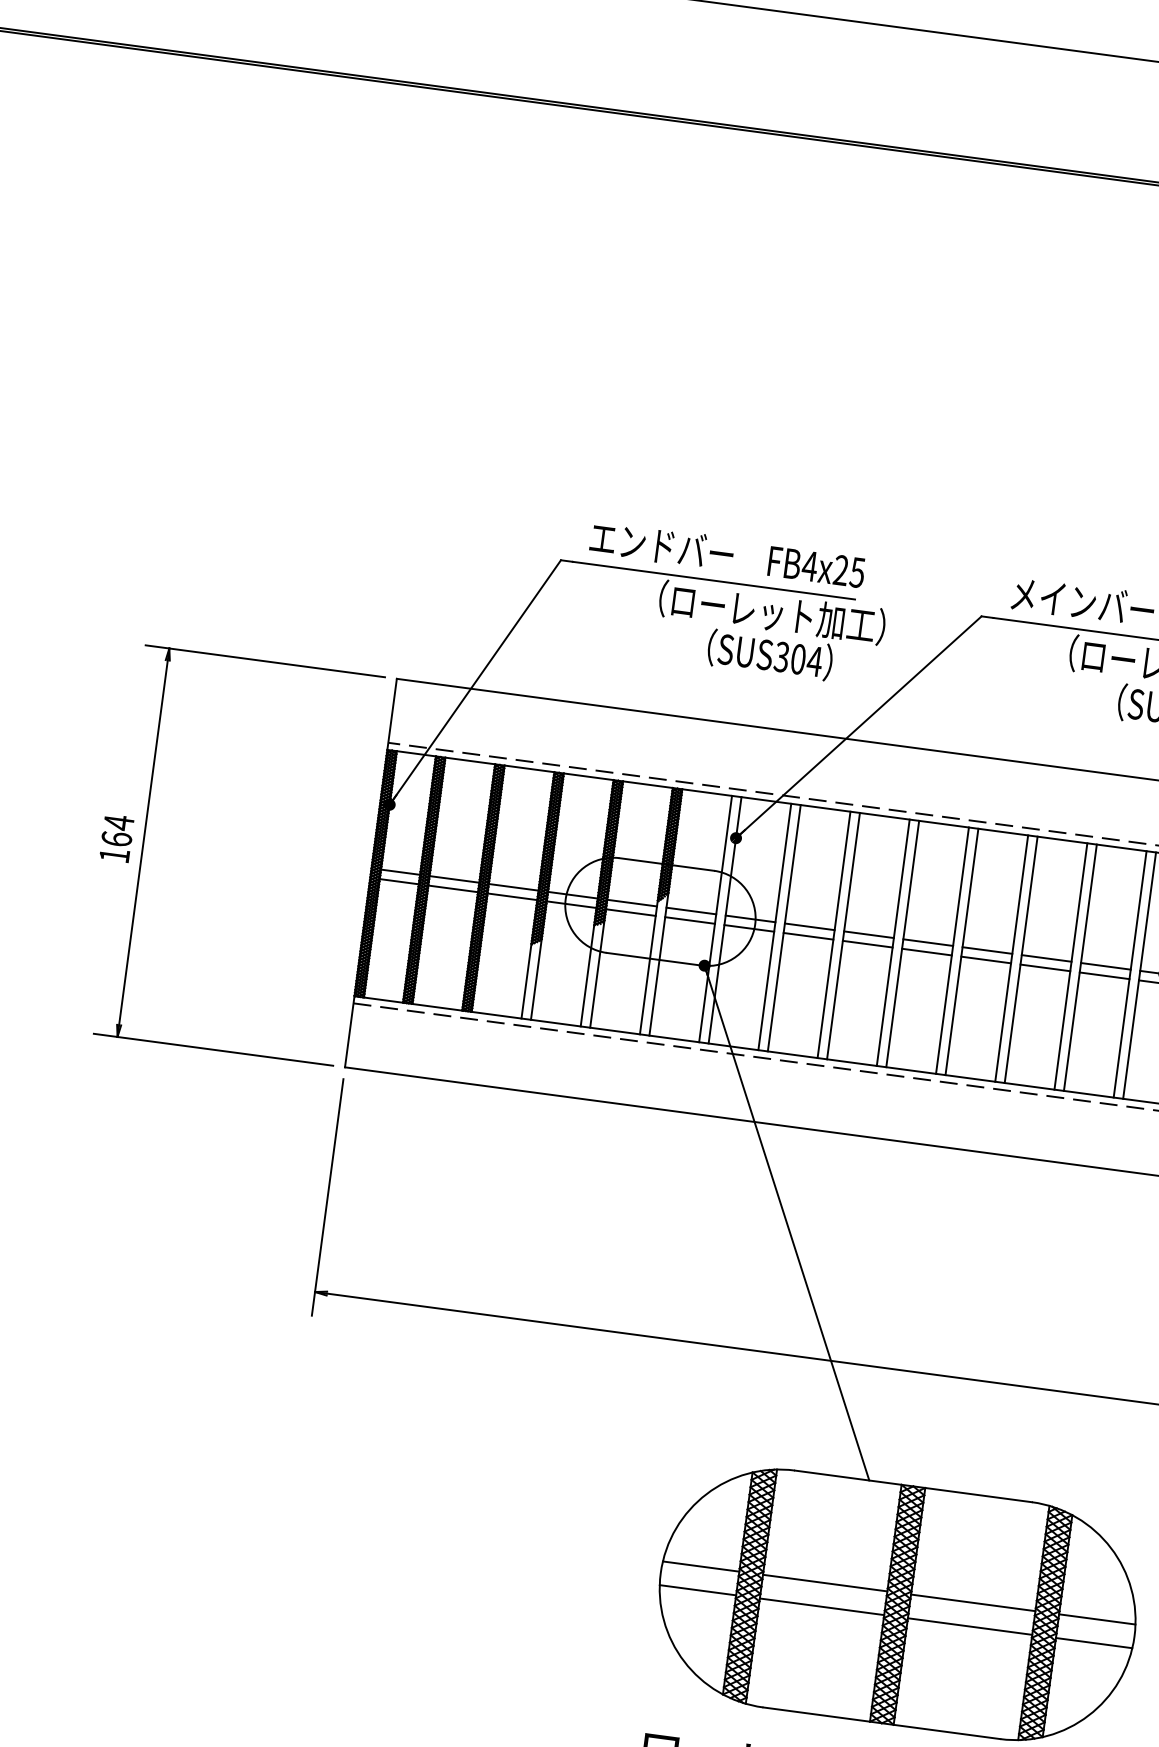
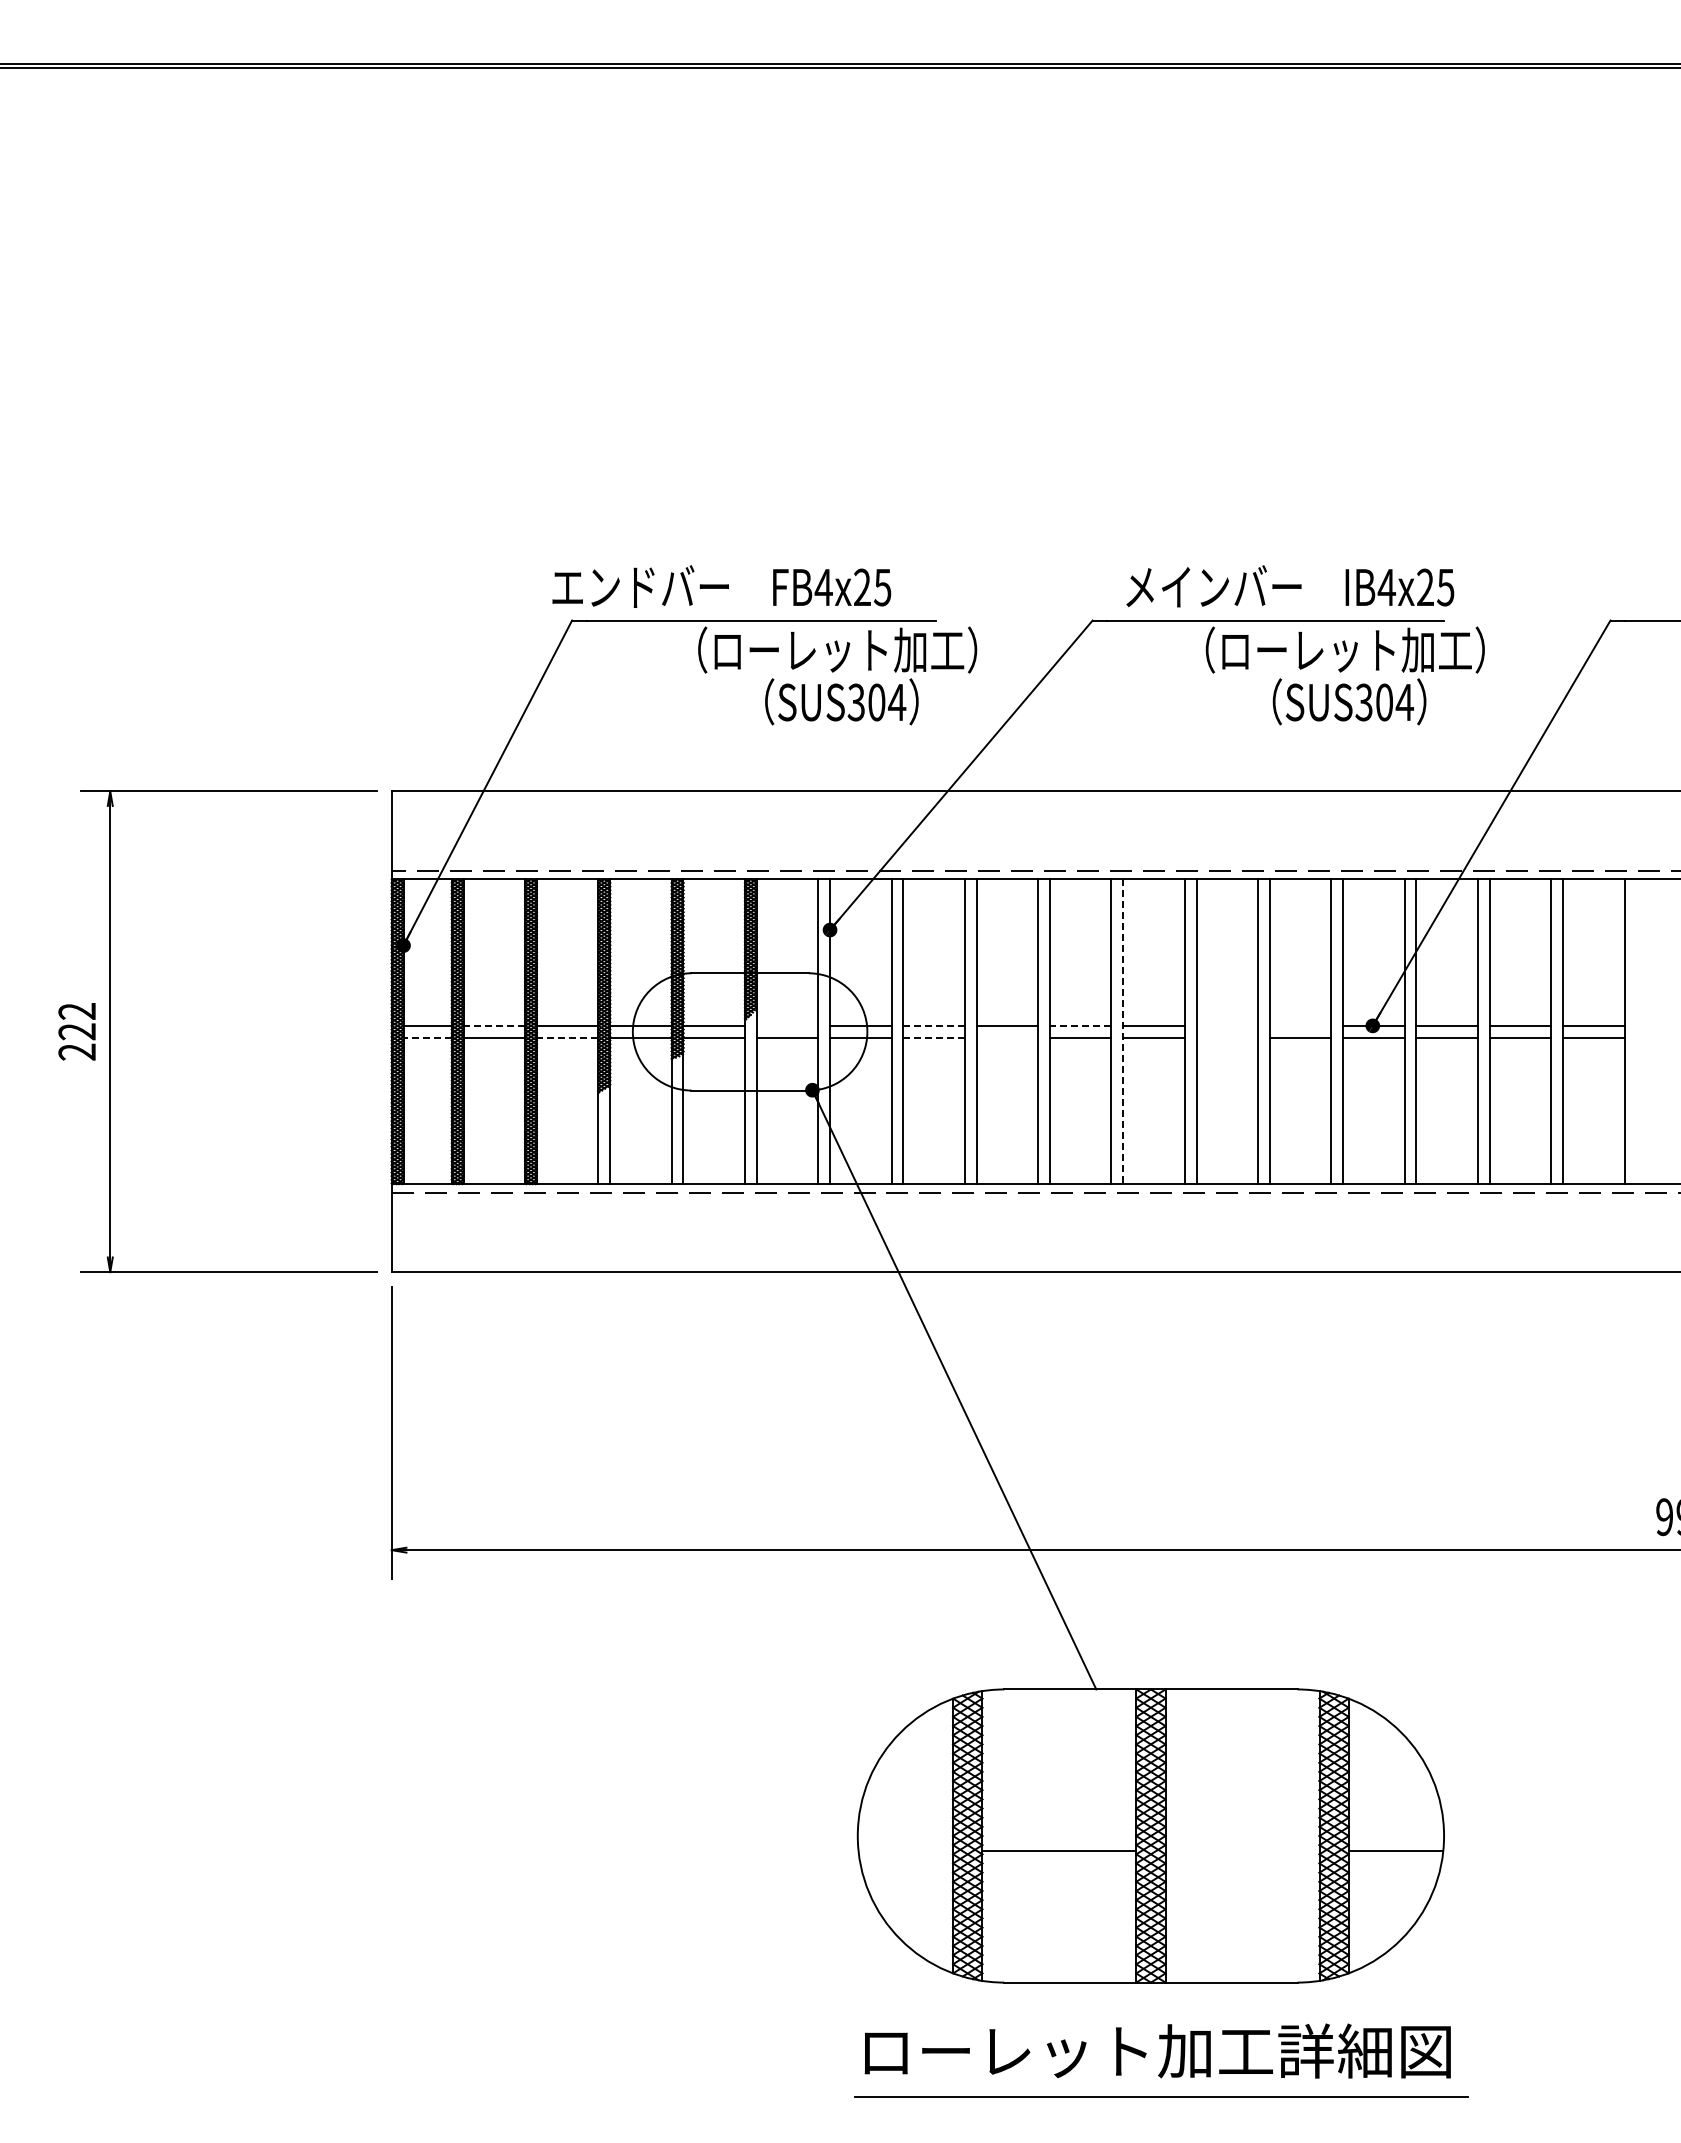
text: (727, 554) -> (721, 586), moved
text: (117, 839) -> (77, 1031), 164 -> 222
line: (454, 879) -> (494, 1025), solid -> dashed
line: (399, 881) -> (427, 1037), solid -> dashed
line: (512, 896) -> (567, 1037), solid -> dashed
line: (691, 910) -> (787, 1025), removed
line: (810, 926) -> (934, 1025), solid -> dashed
line: (808, 936) -> (934, 1037), solid -> dashed
line: (928, 942) -> (1080, 1025), solid -> dashed
line: (867, 944) -> (1007, 1037), removed
line: (962, 952) -> (1123, 1032), solid -> dashed
line: (1046, 958) -> (1227, 1025), removed
line: (1105, 966) -> (1300, 1025), removed
line: (1045, 967) -> (1227, 1037), removed
line: (700, 1566) -> (905, 1821), removed
line: (825, 1583) -> (1059, 1821), removed
line: (697, 1590) -> (905, 1850), removed
line: (973, 1602) -> (1242, 1821), removed
line: (1096, 1619) -> (1395, 1821), removed
line: (970, 1626) -> (1242, 1850), removed

